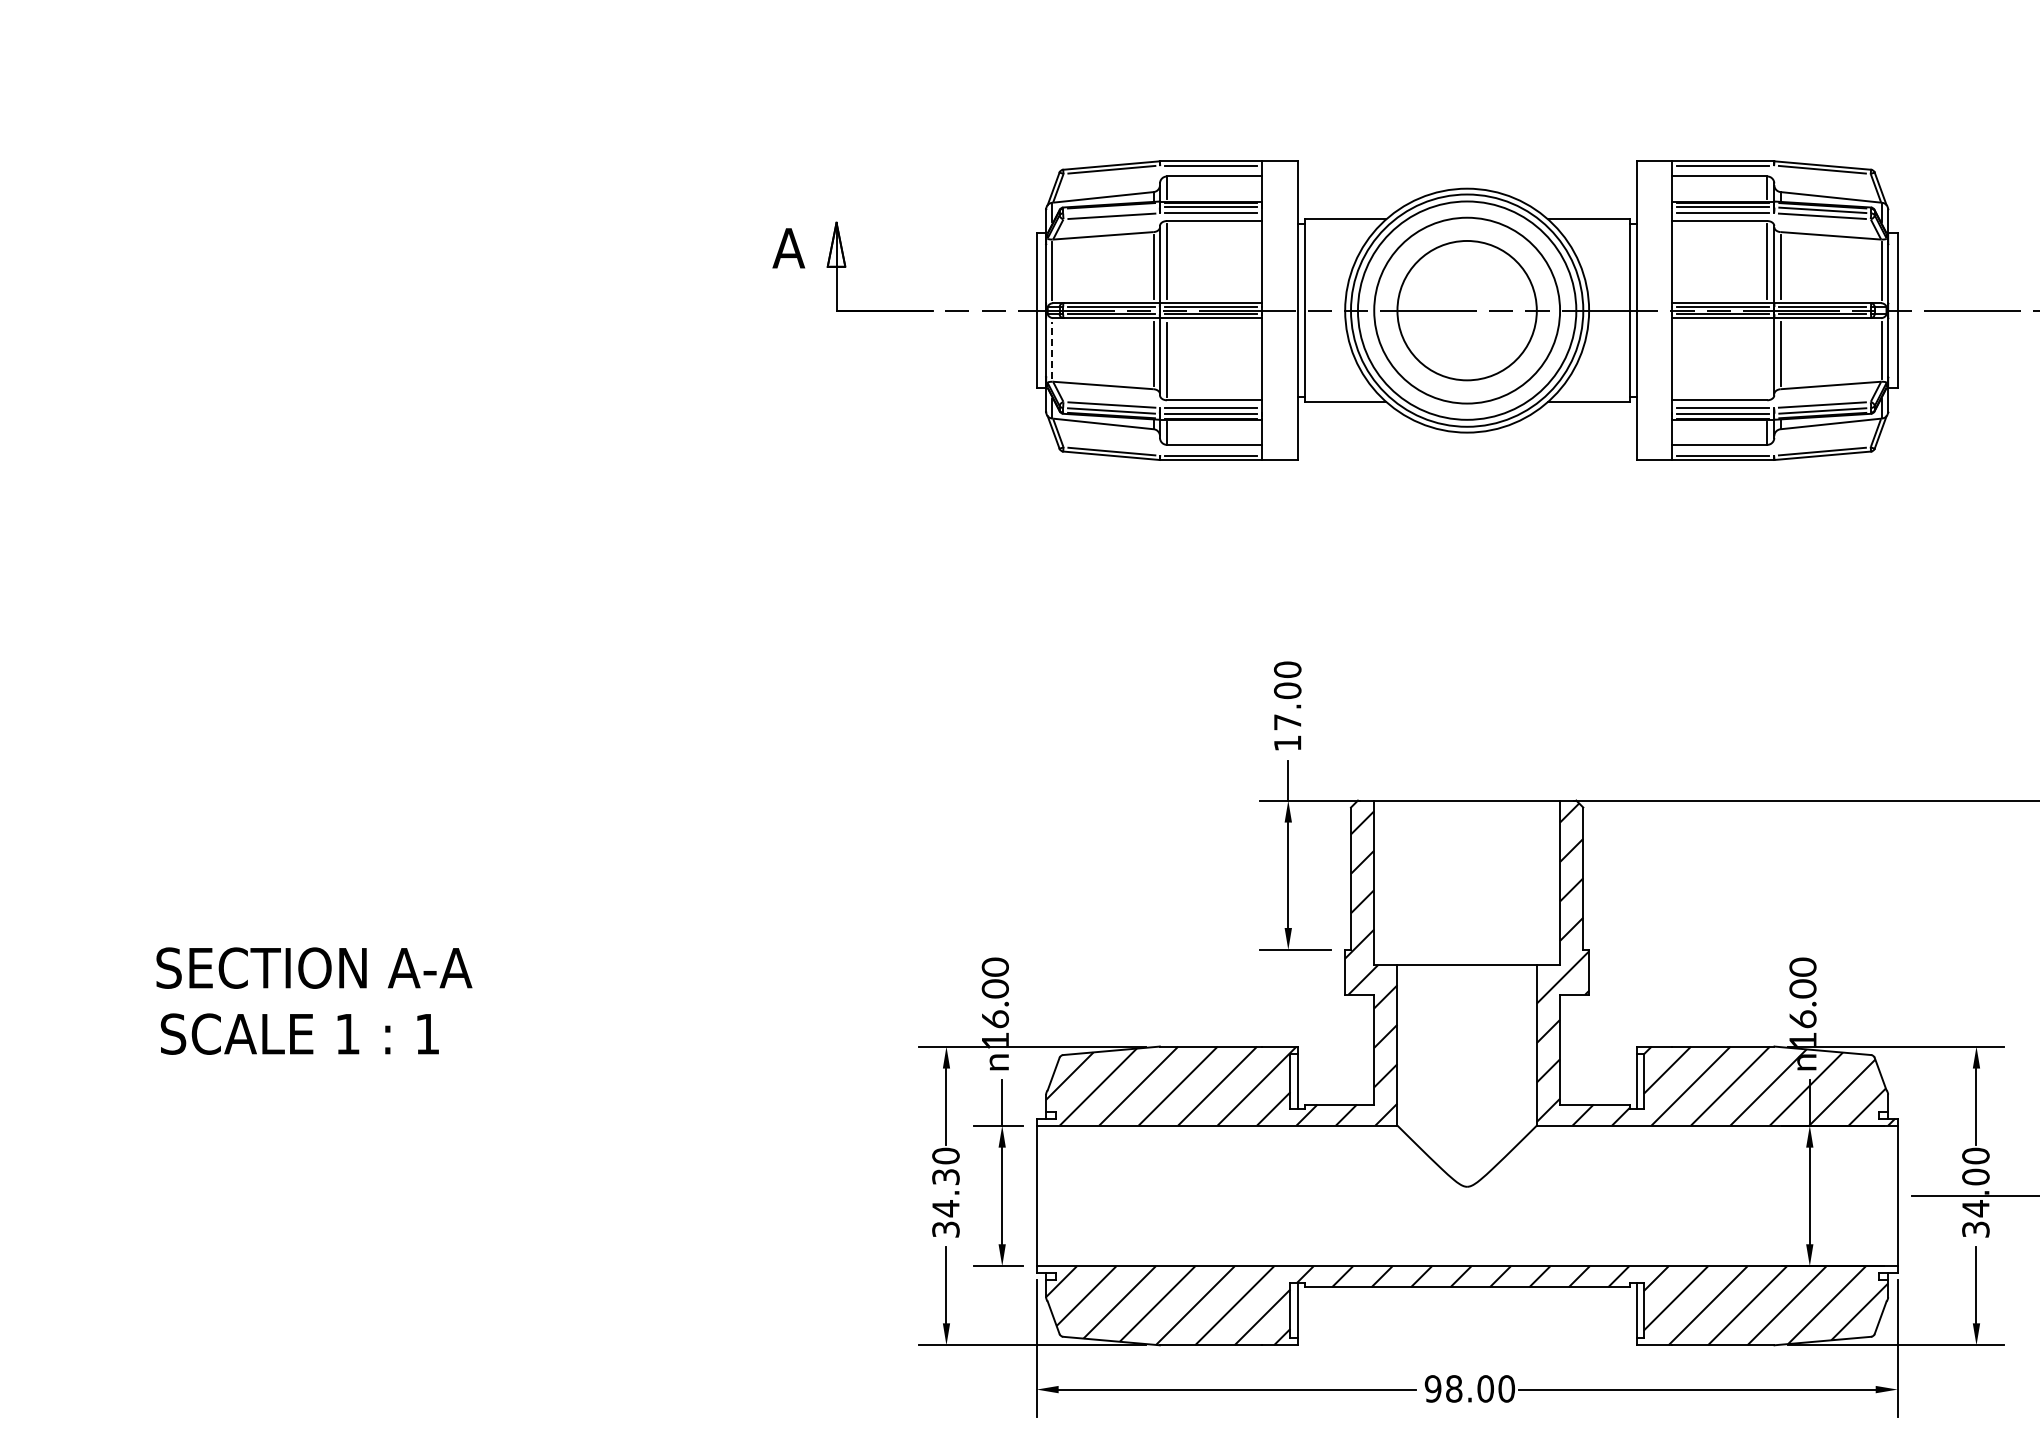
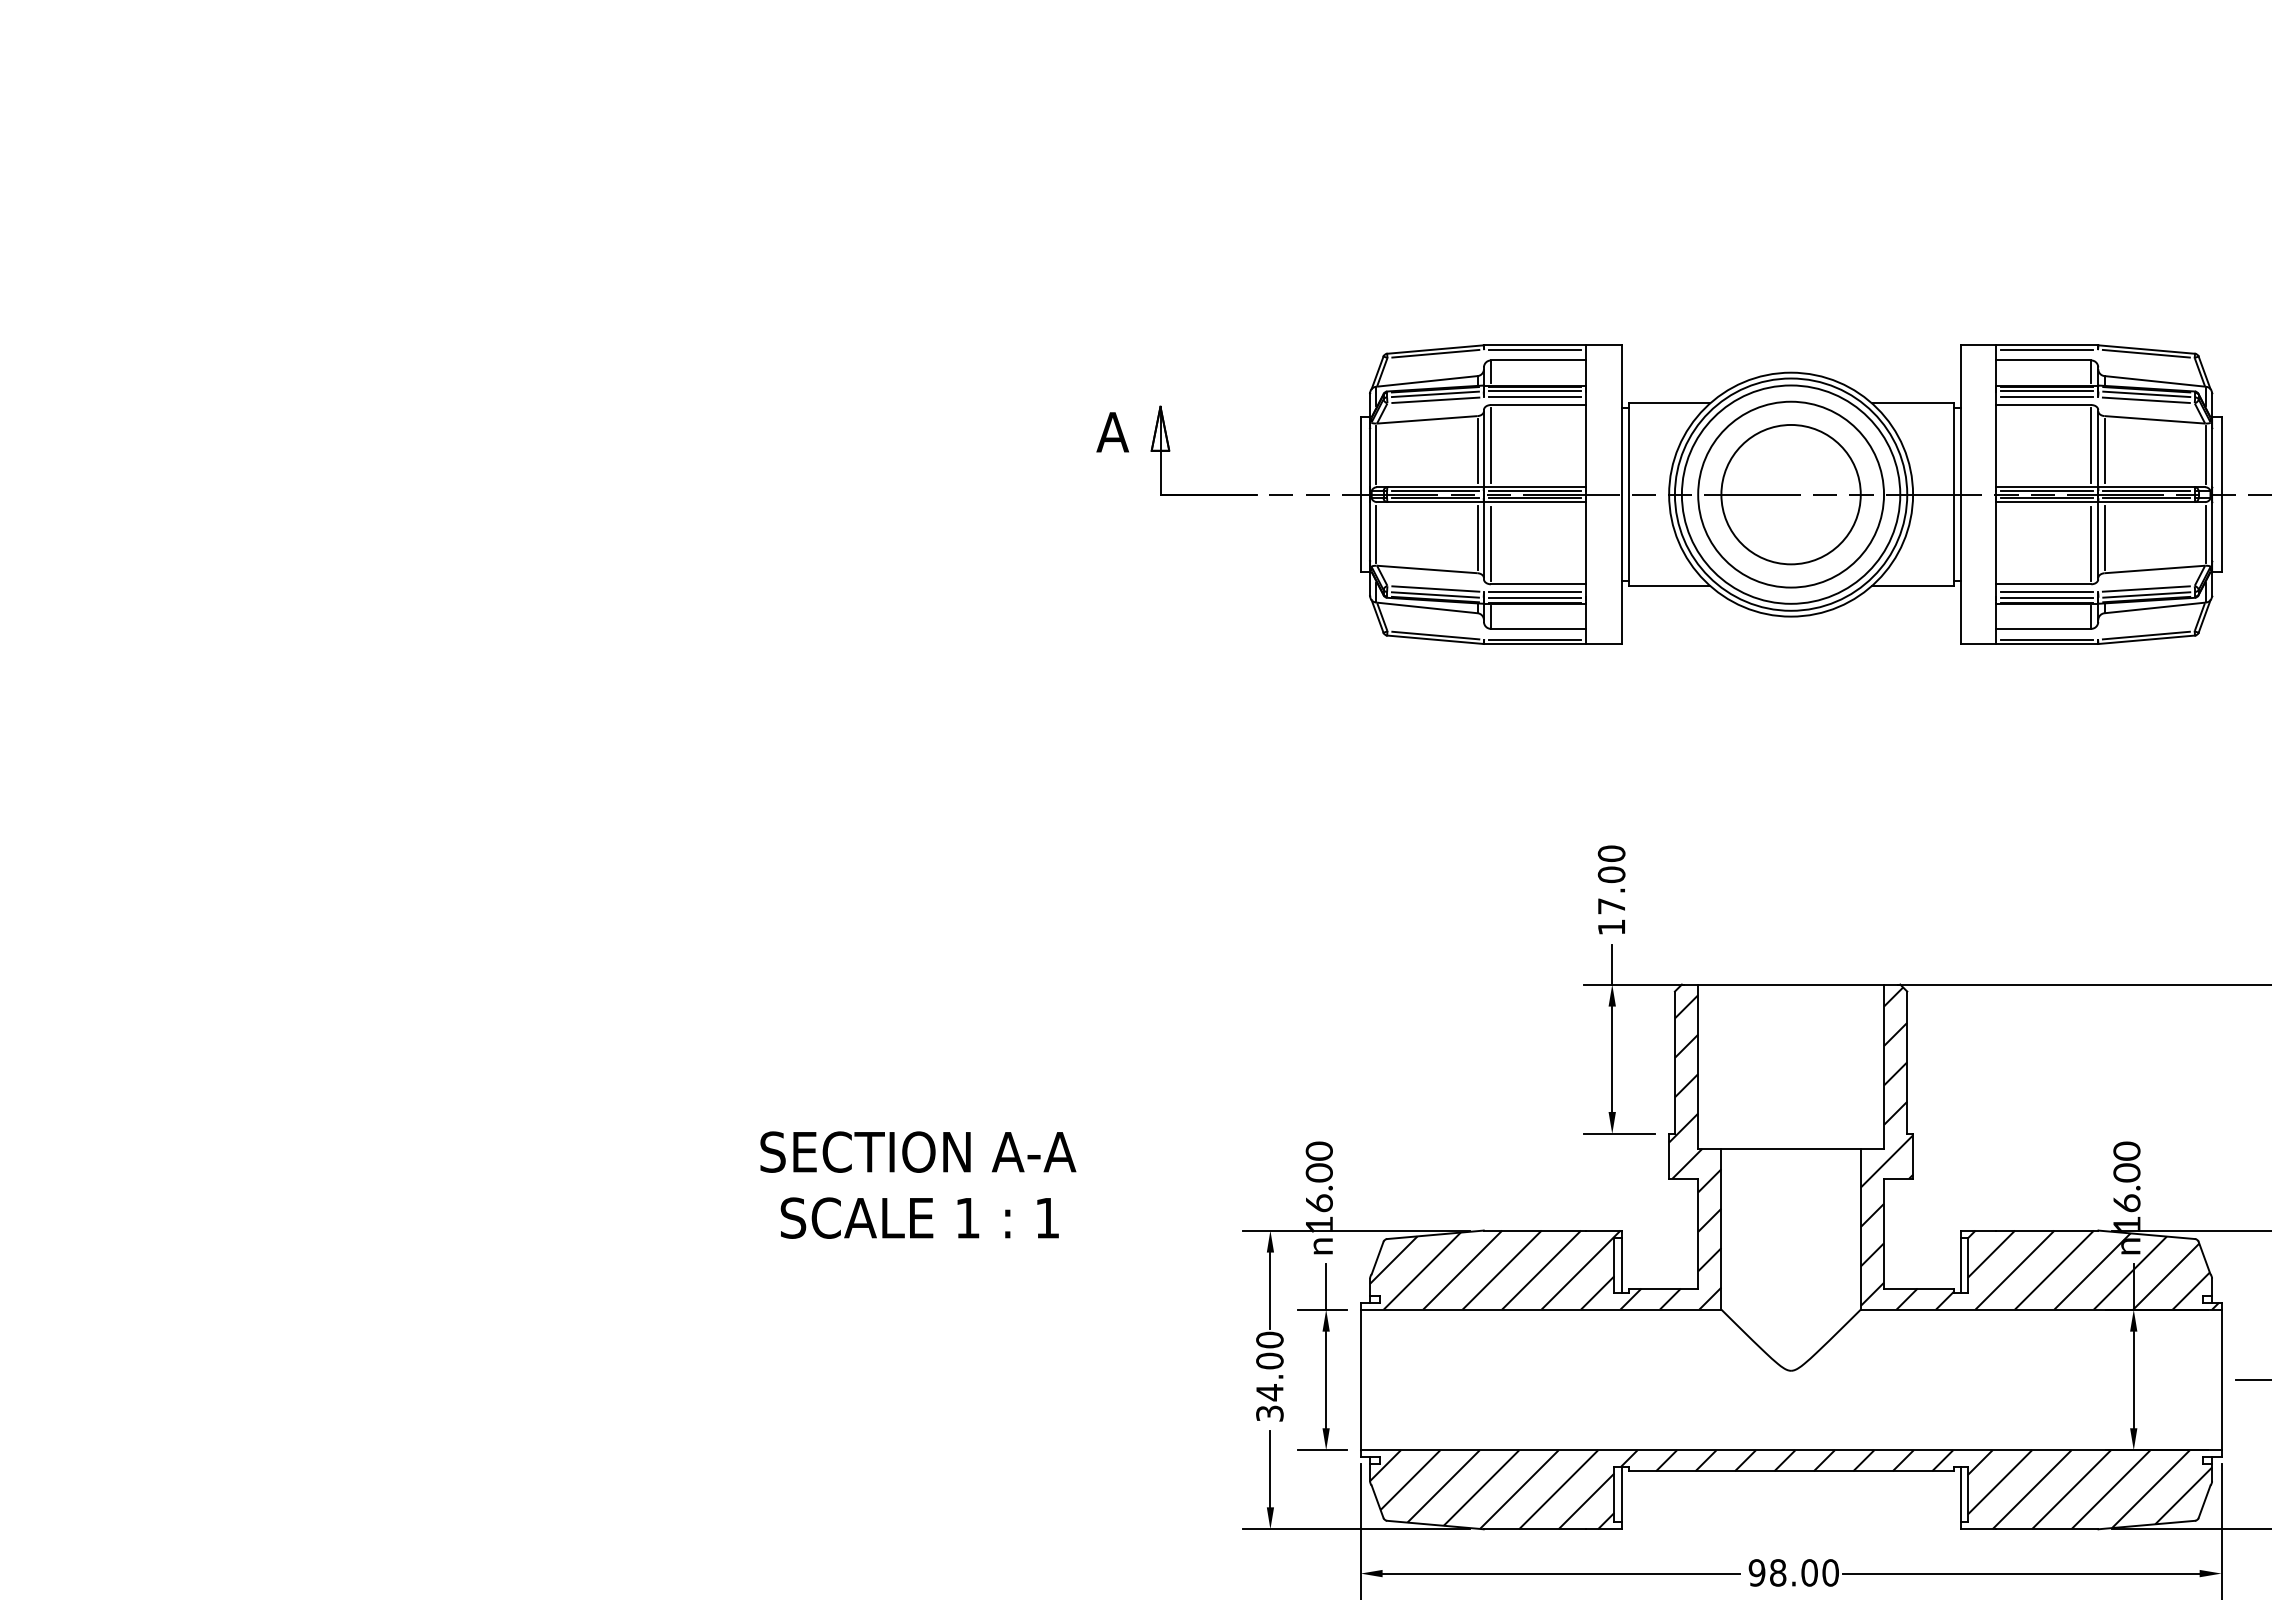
line: (1110, 210) -> (1434, 394), added
line: (1052, 350) -> (1376, 534), dashed -> solid
line: (1767, 359) -> (2091, 543), added
text: (314, 967) -> (918, 1151), moved
text: (299, 1033) -> (919, 1217), moved
text: (945, 1176) -> (1269, 1360), 34.30 -> 34.00

